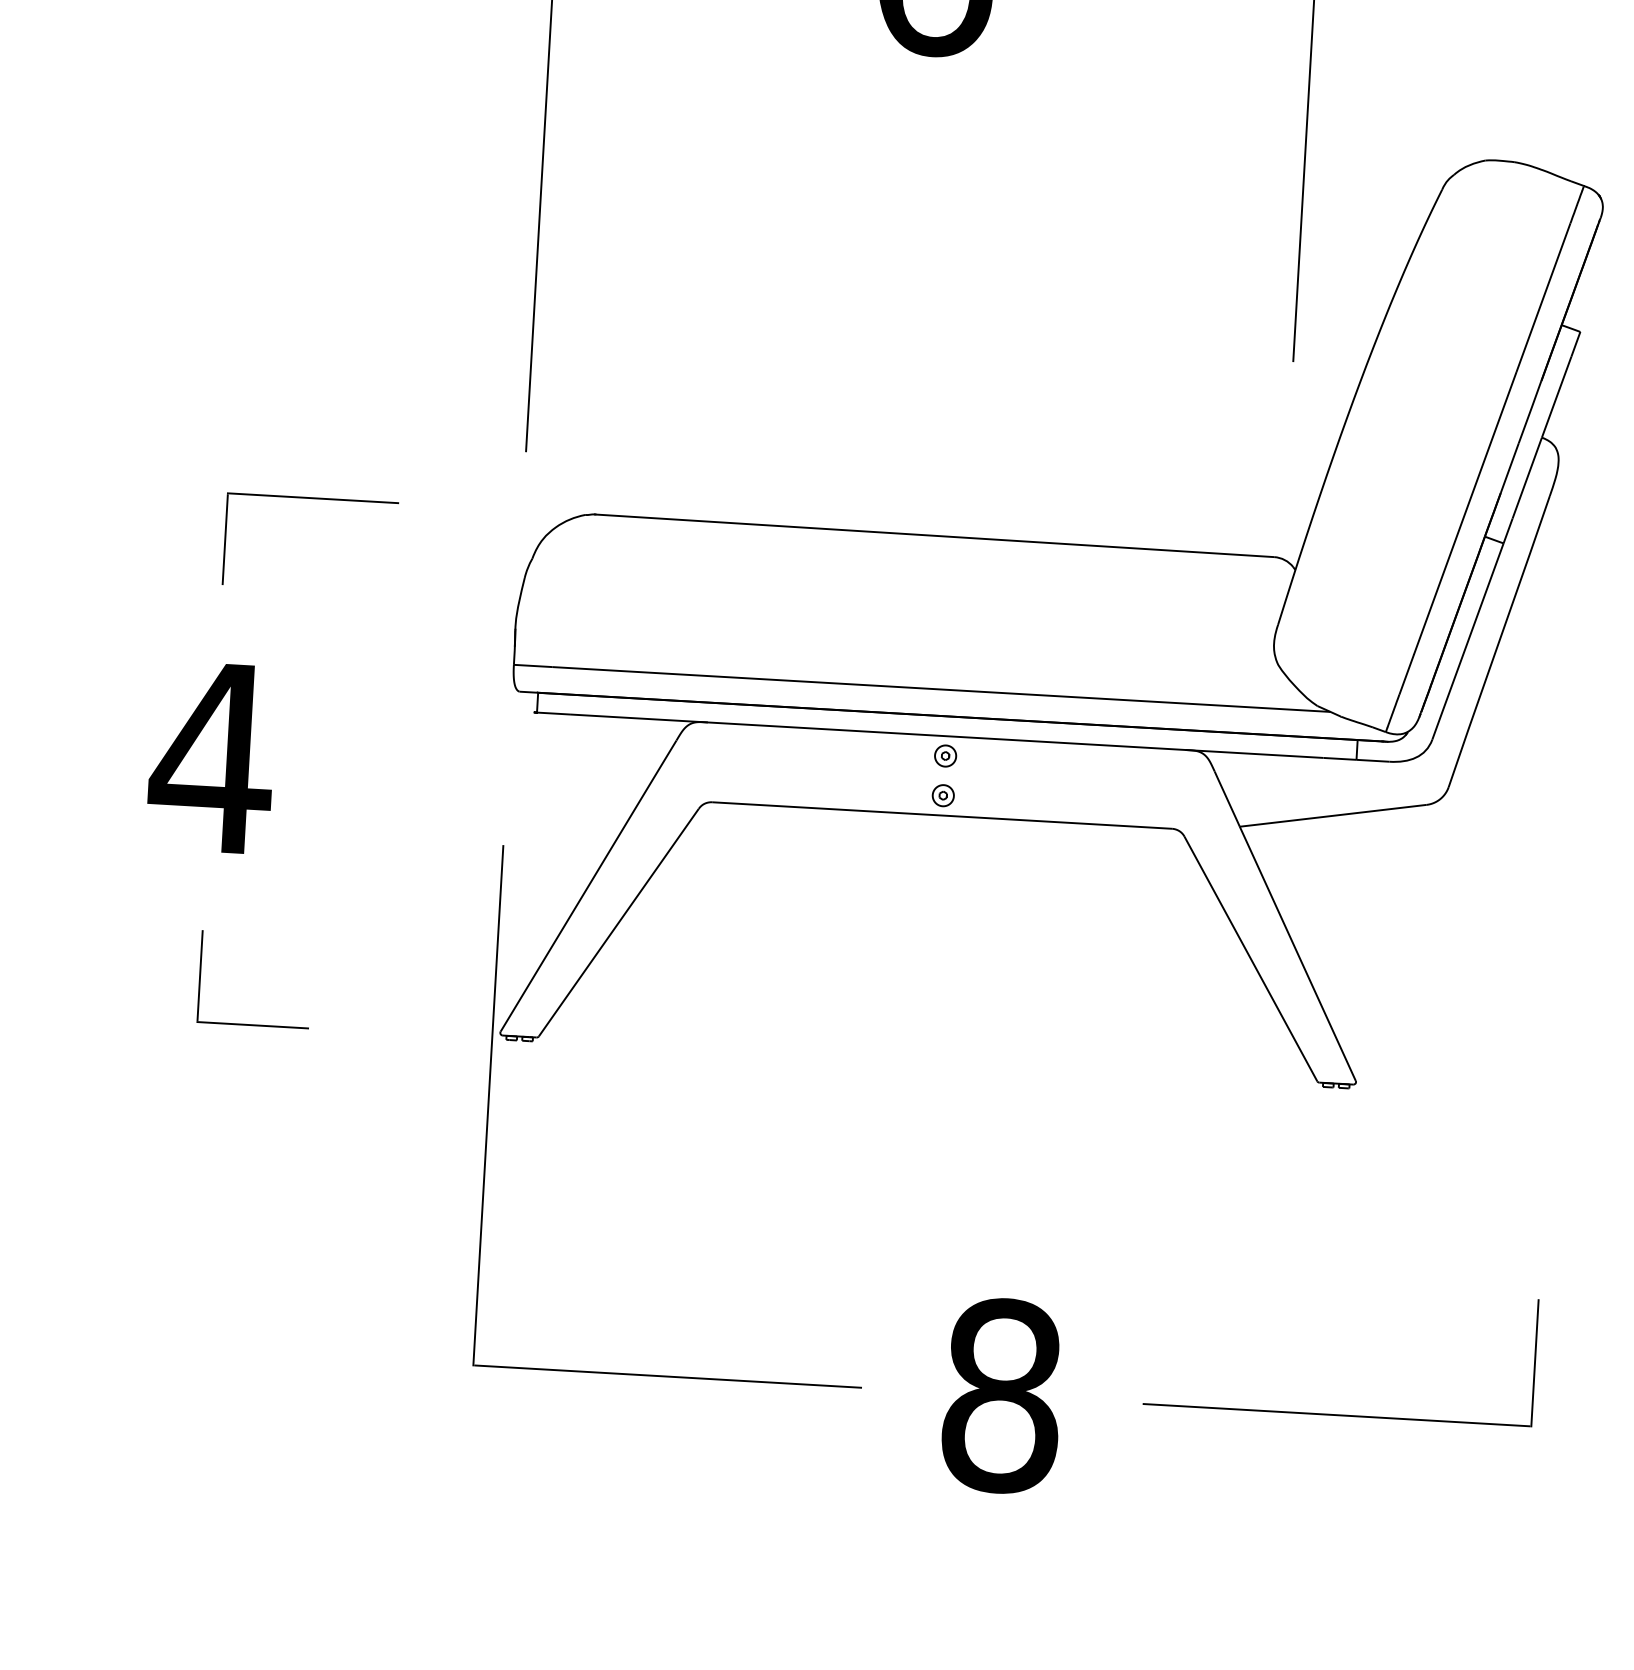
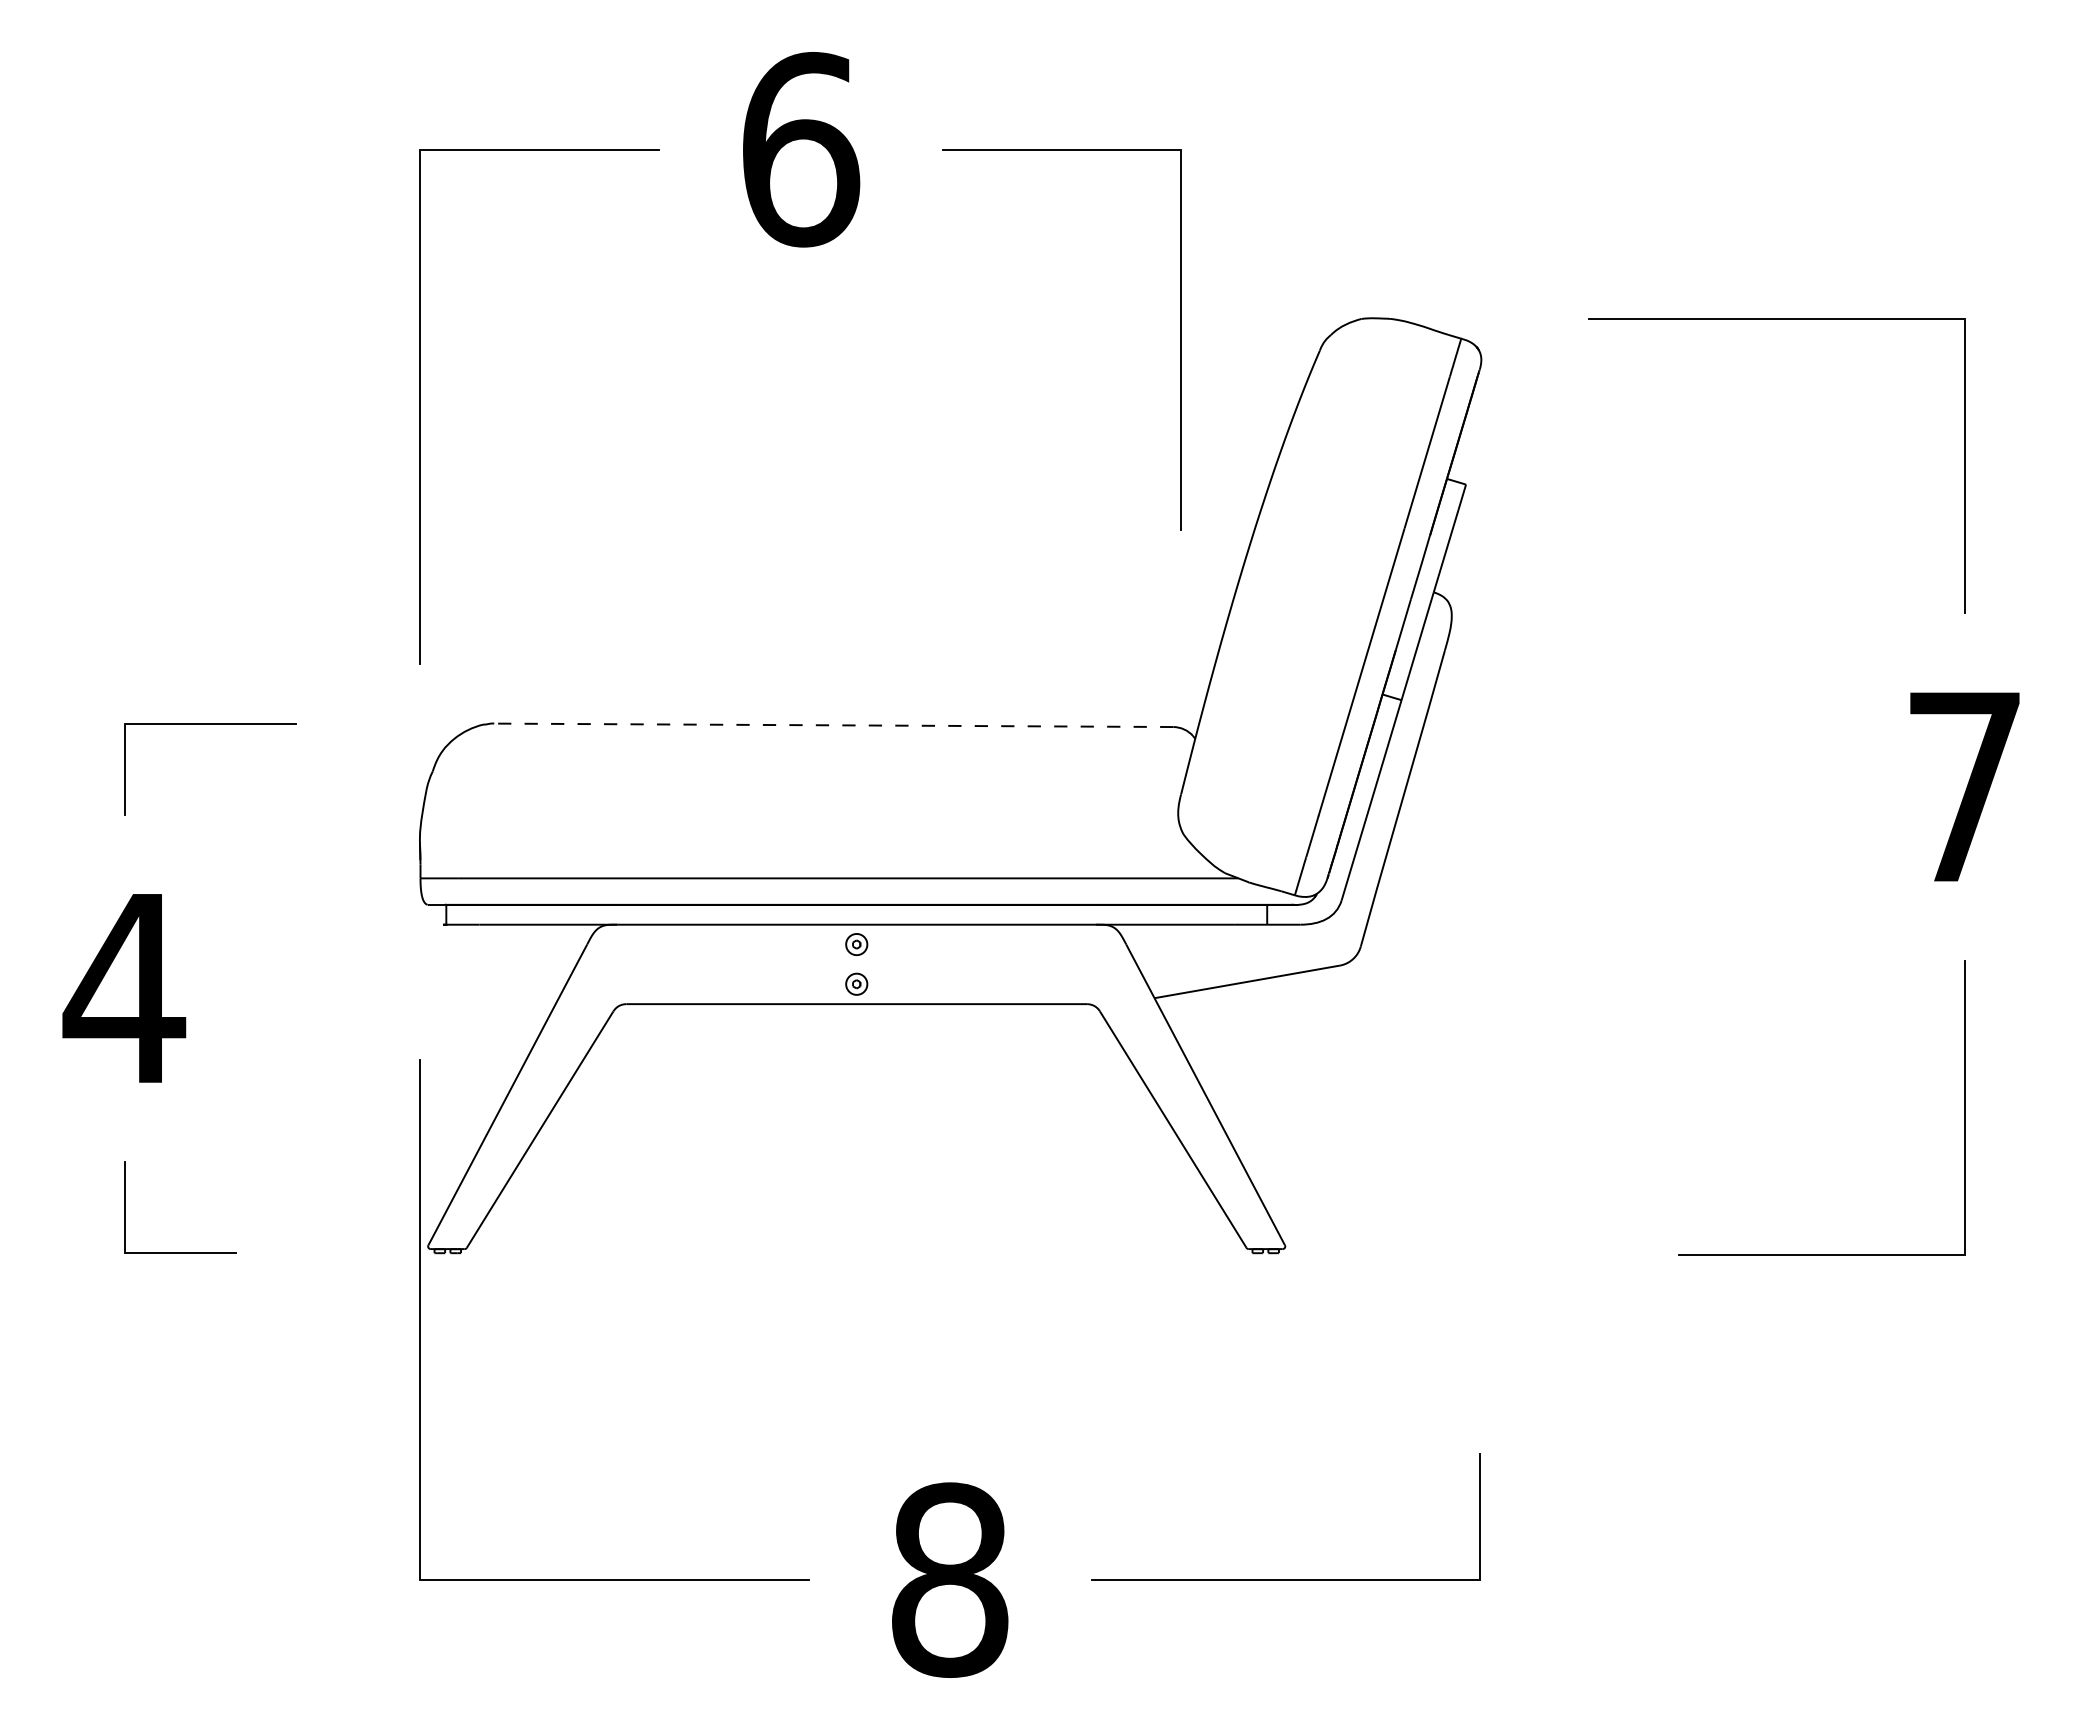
line: (934, 535) -> (832, 725), solid -> dashed

